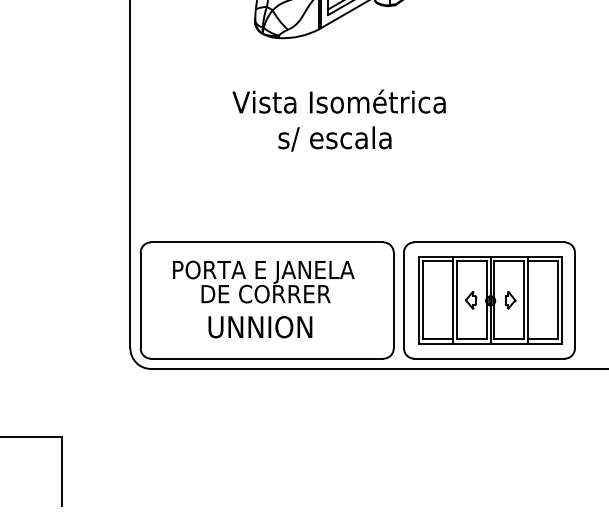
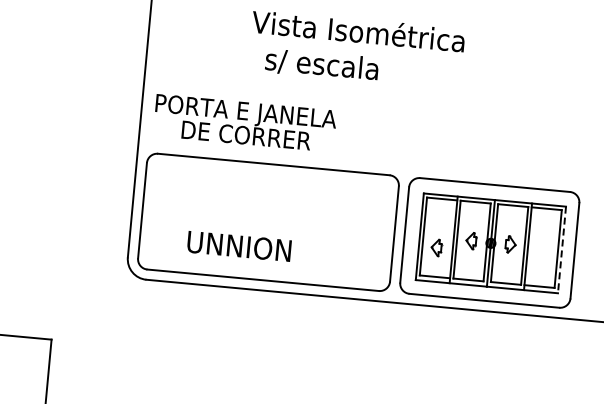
text: (334, 138) -> (321, 64), moved
text: (263, 281) -> (244, 122), moved
line: (562, 301) -> (562, 250), solid -> dashed
part: (437, 310) -> (437, 248), added
text: (260, 327) -> (239, 246), moved

